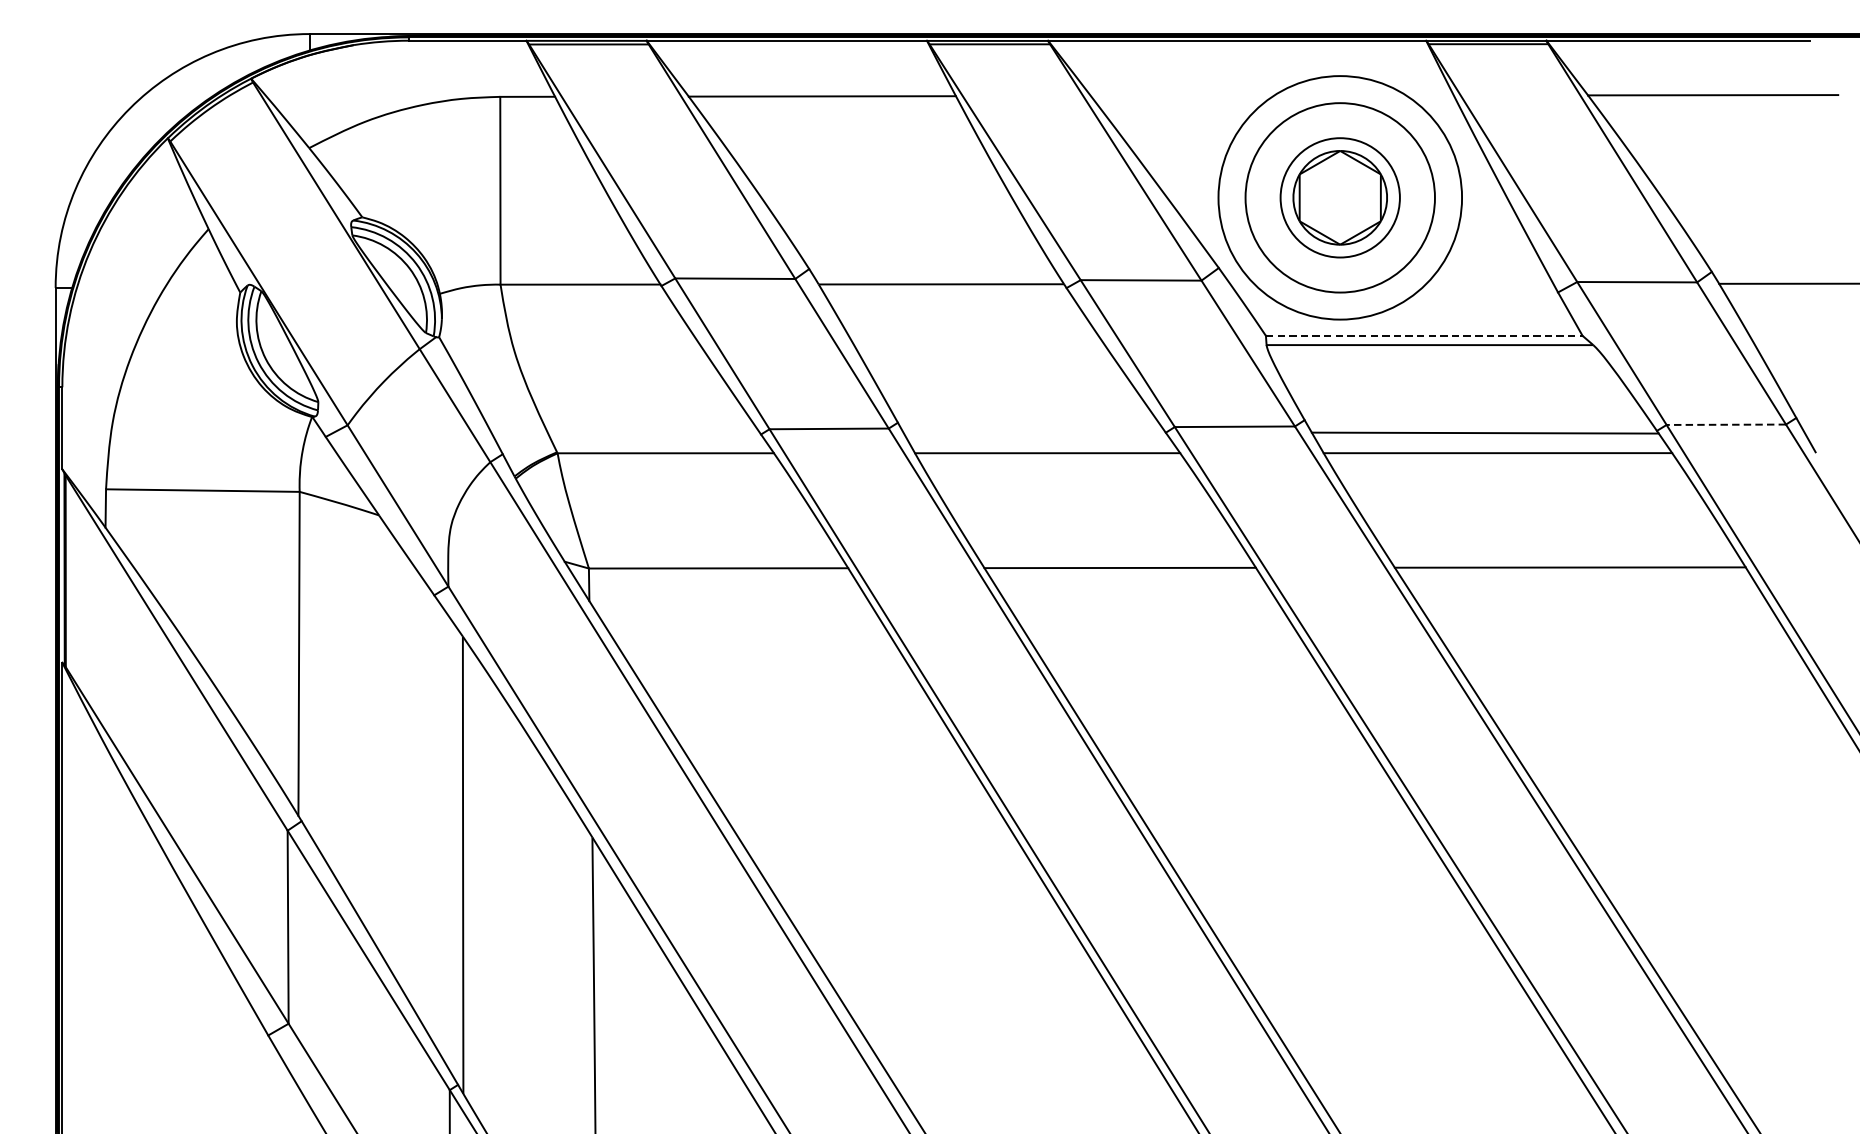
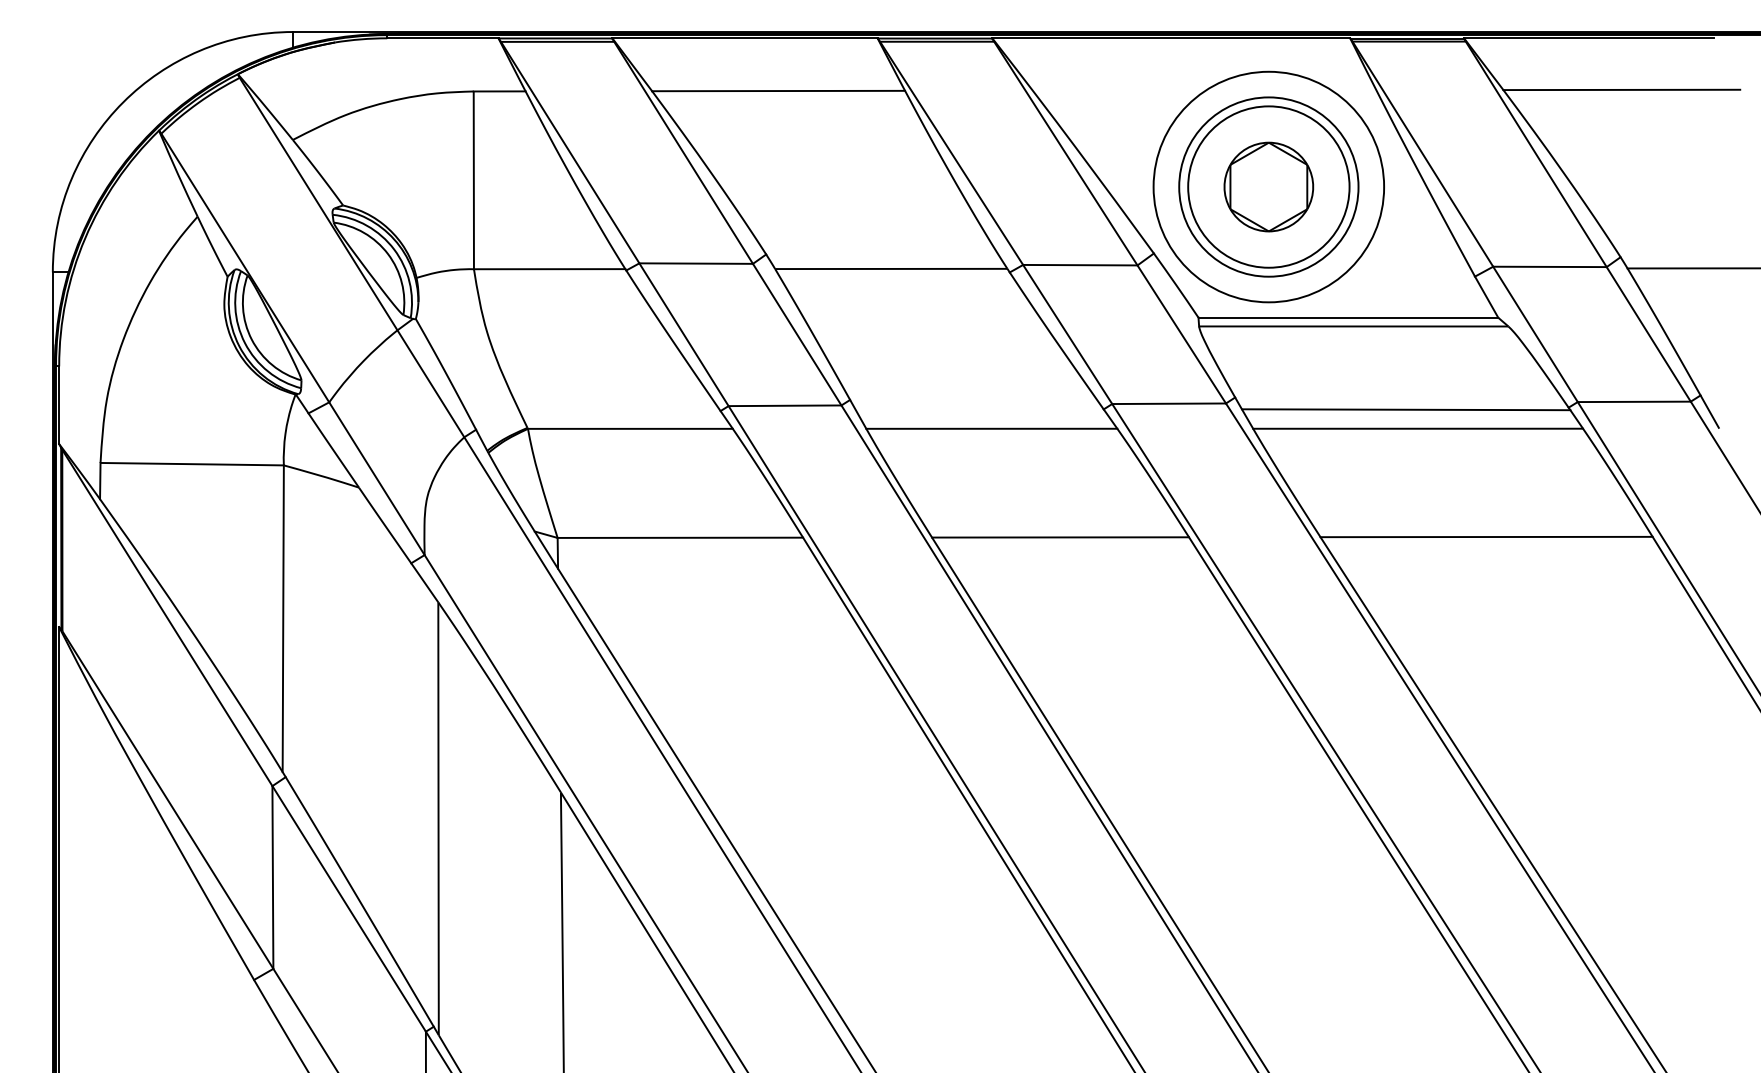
circle: (1339, 197) -> (1268, 186), size x1.43
line: (1424, 335) -> (1348, 317), dashed -> solid
line: (1726, 424) -> (1634, 401), dashed -> solid

